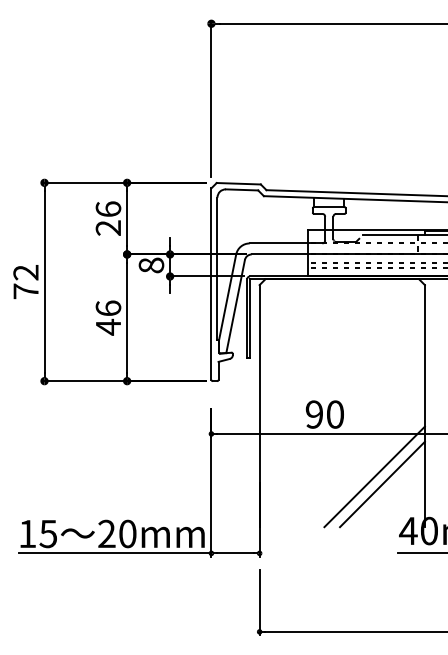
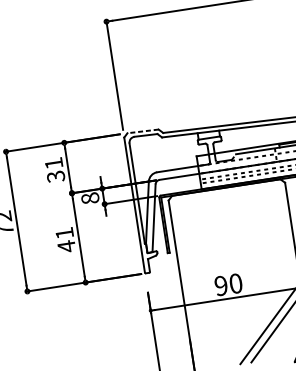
line: (238, 183) -> (142, 131), solid -> dashed
text: (108, 218) -> (54, 169), 26 -> 31
text: (108, 307) -> (64, 232), 46 -> 41

